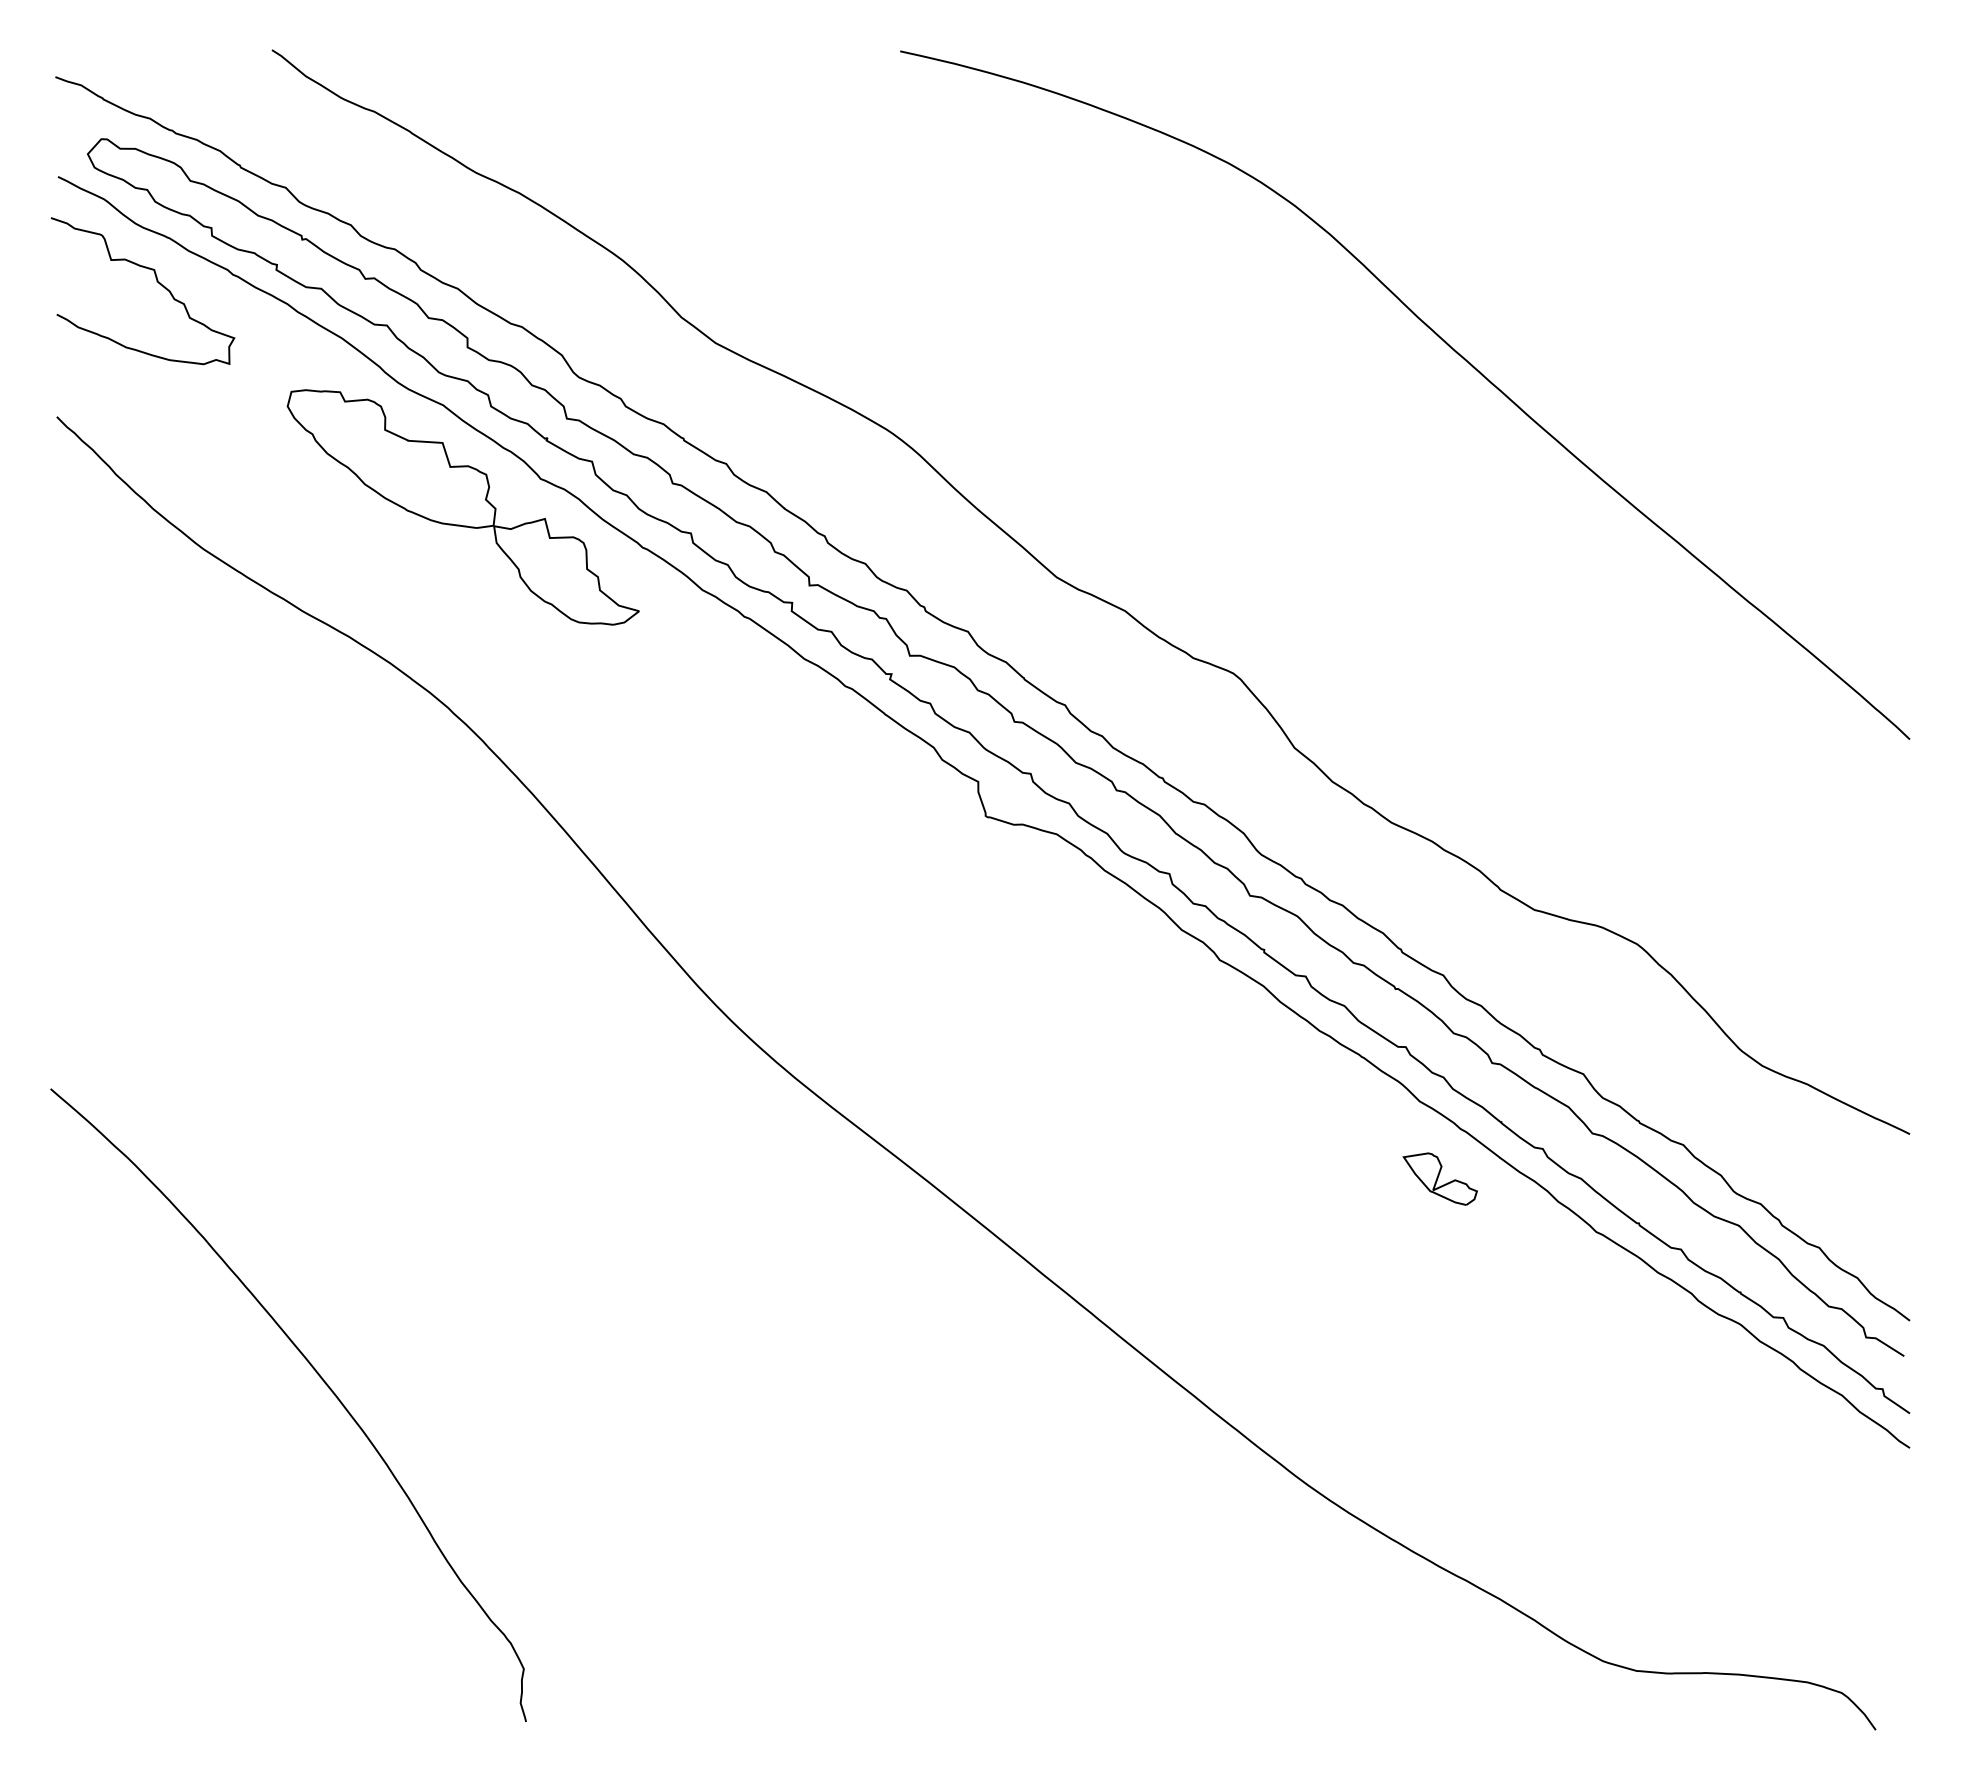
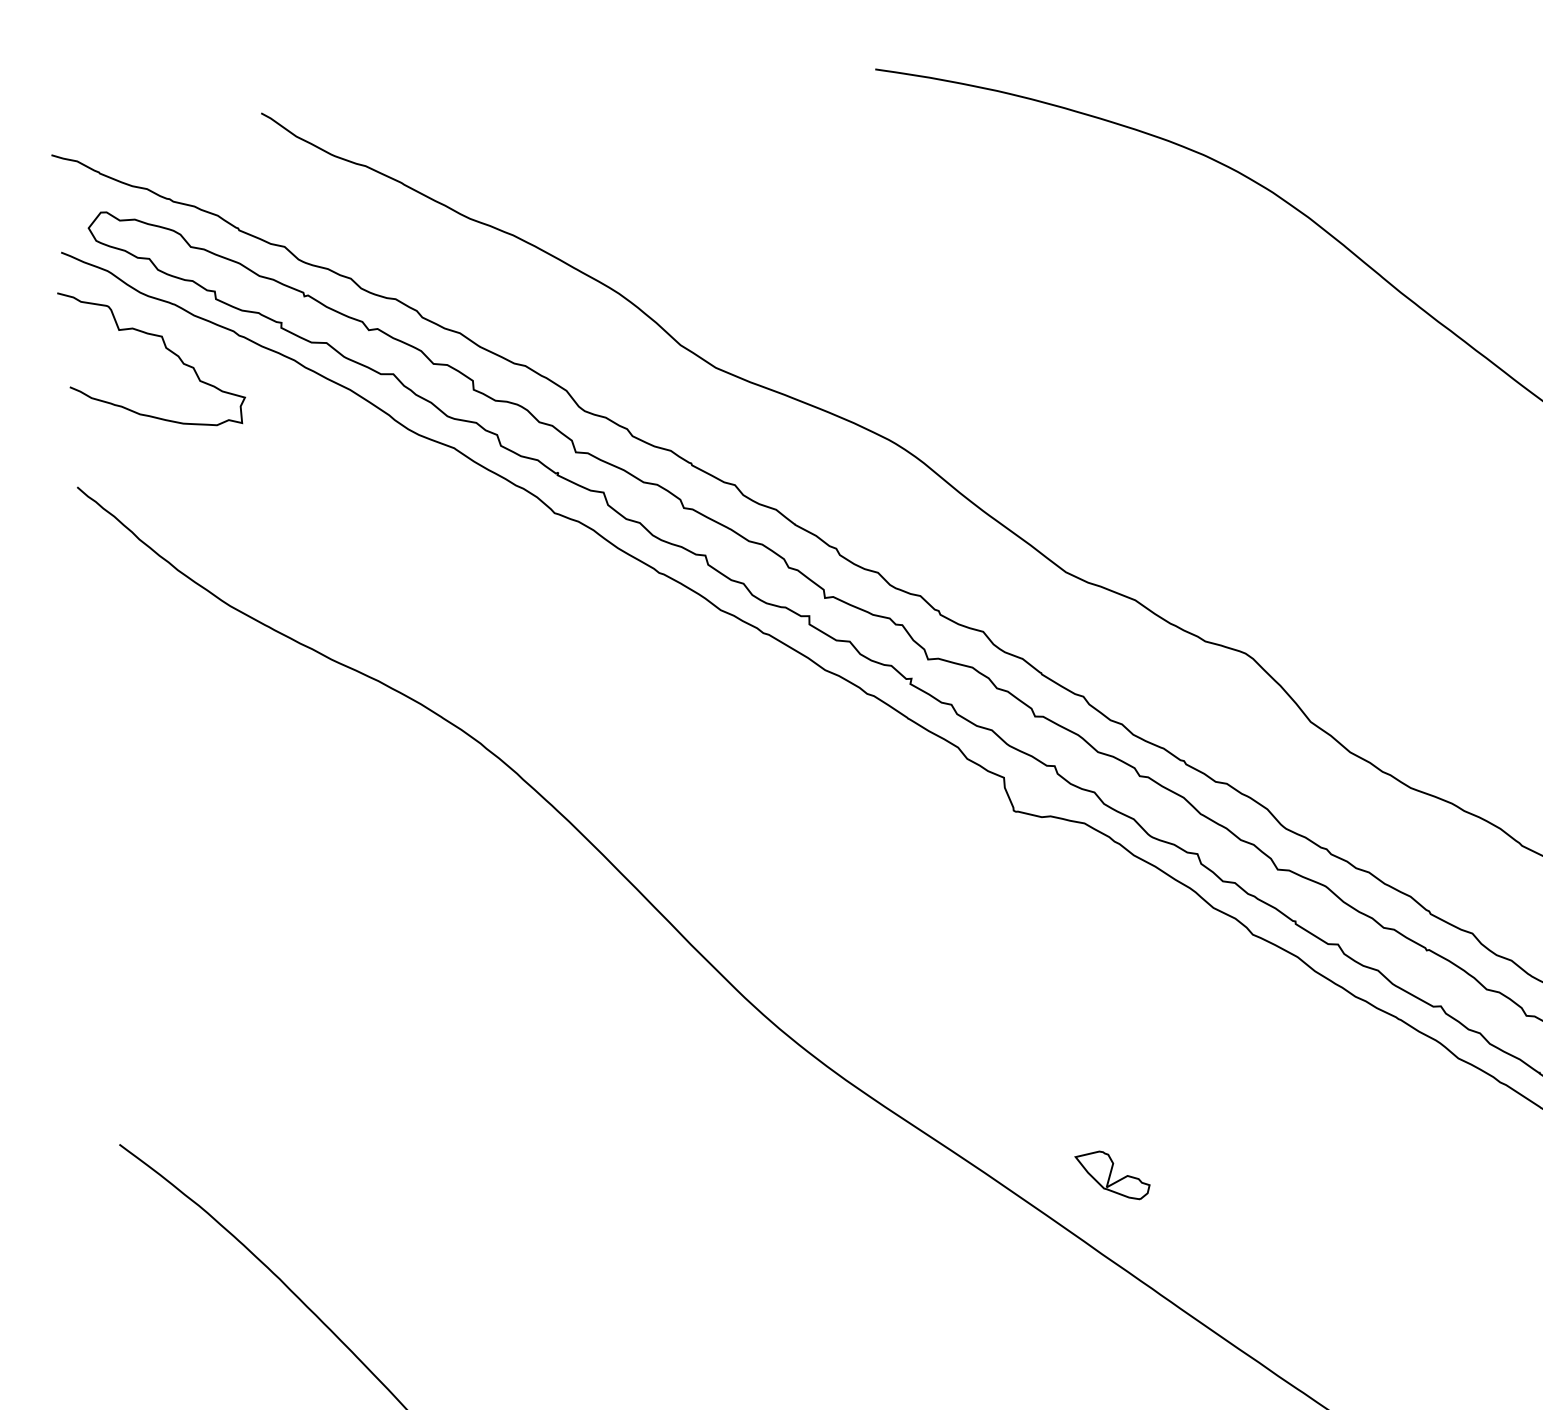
part: (462, 507) -> (480, 546), removed
part: (1439, 1178) -> (1112, 1175), moved

